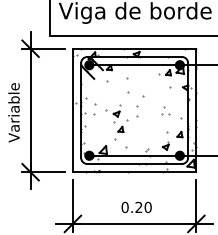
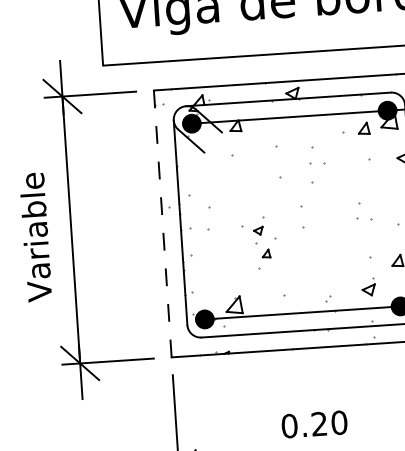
part: (145, 83) -> (315, 155), added
line: (72, 110) -> (161, 224), solid -> dashed
part: (116, 122) -> (258, 243), size x0.7

